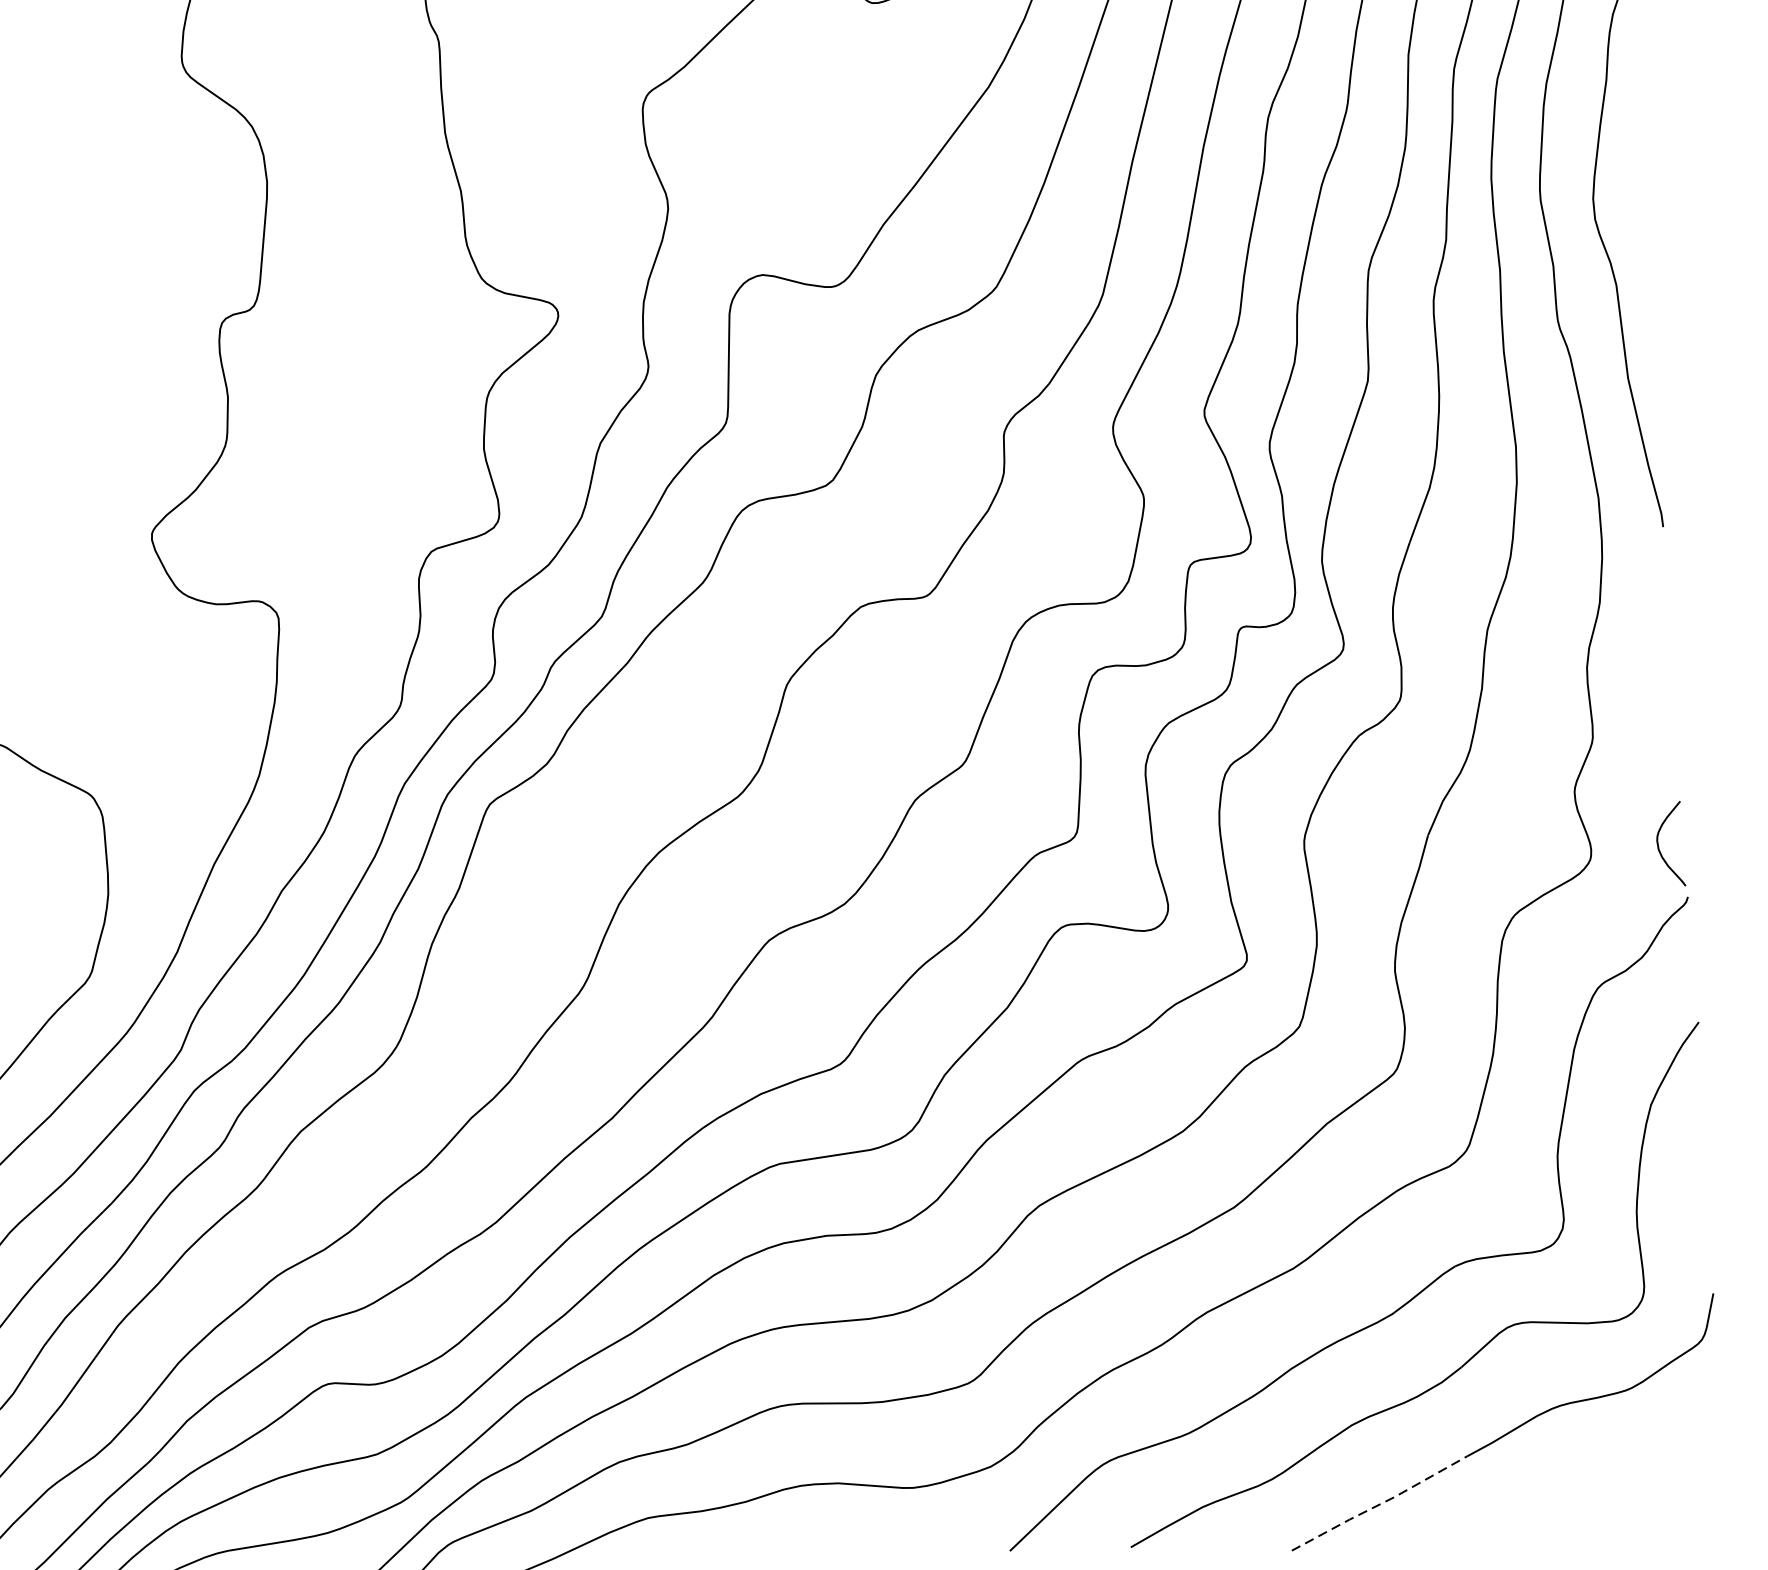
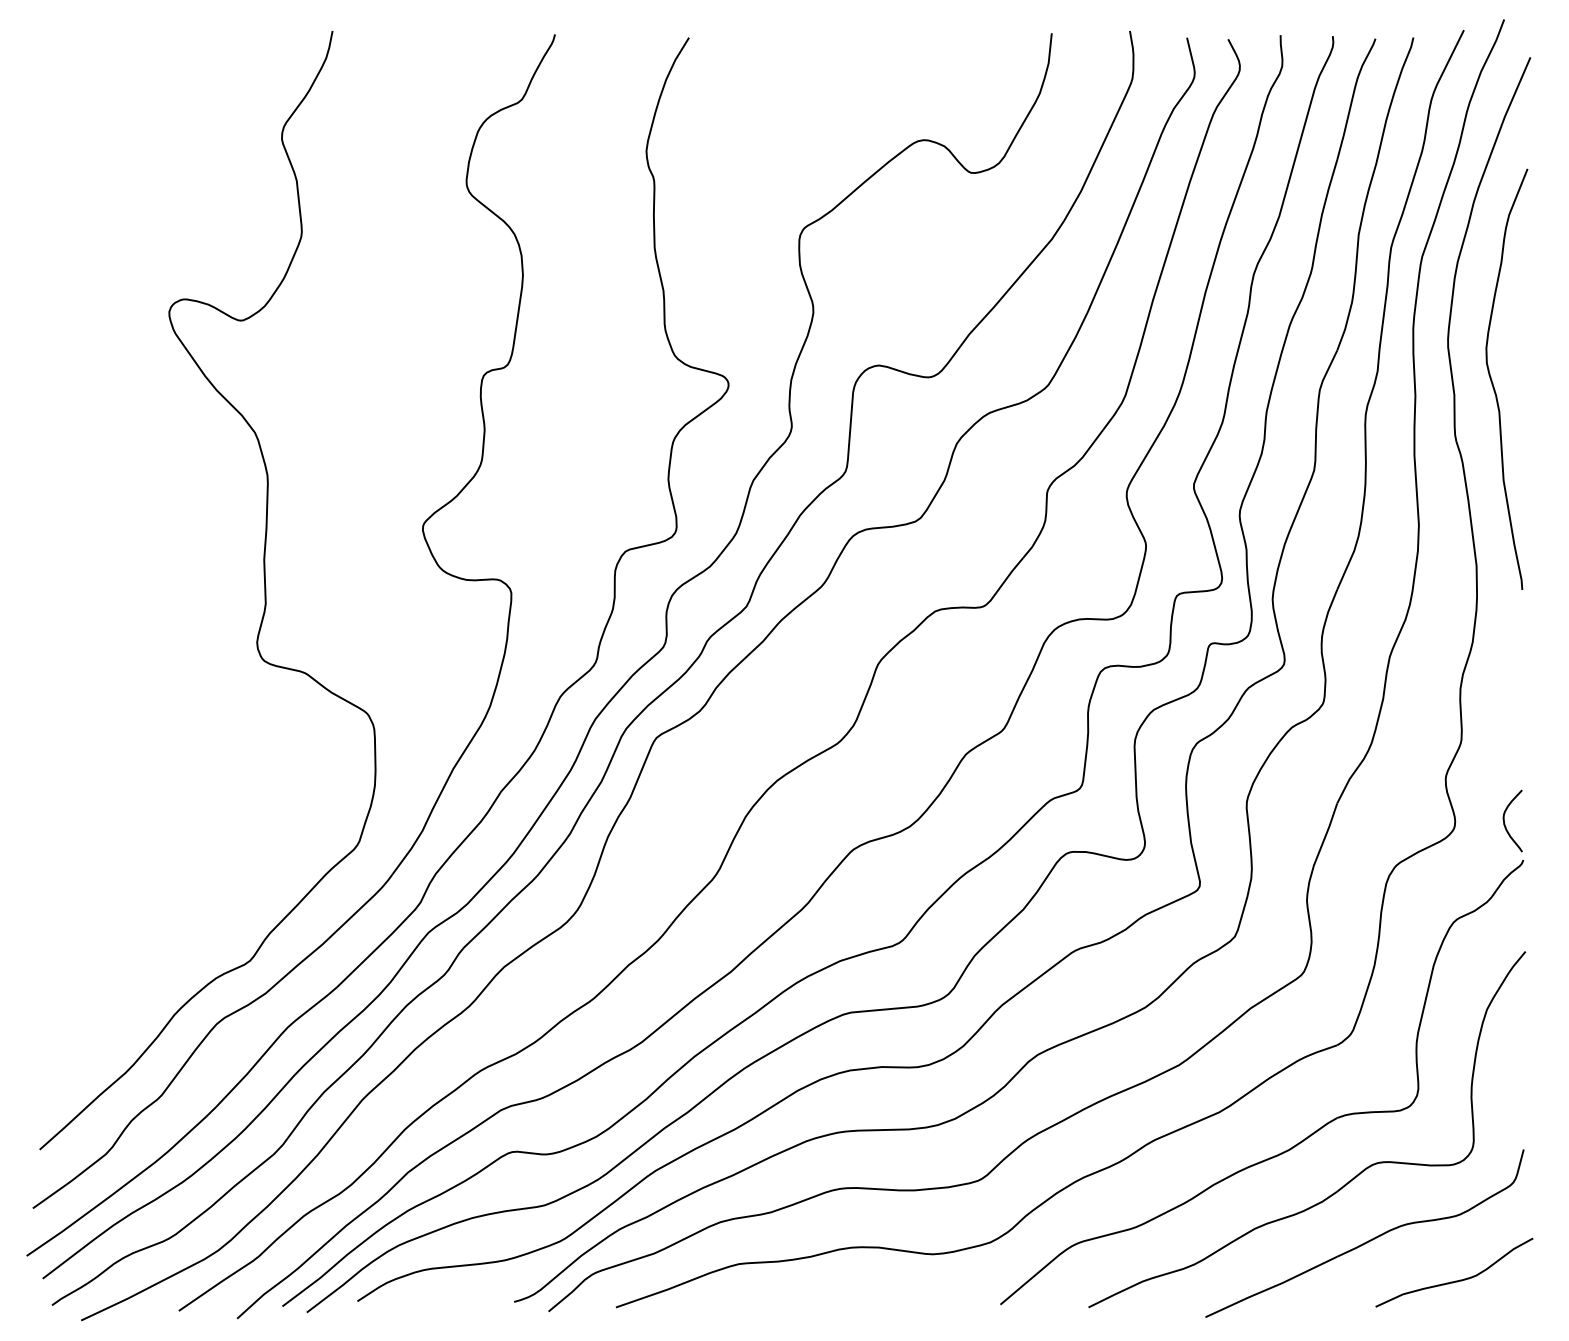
curve: (1631, 1478) -> (1455, 1280), added
line: (1379, 1504) -> (1271, 1287), dashed -> solid

